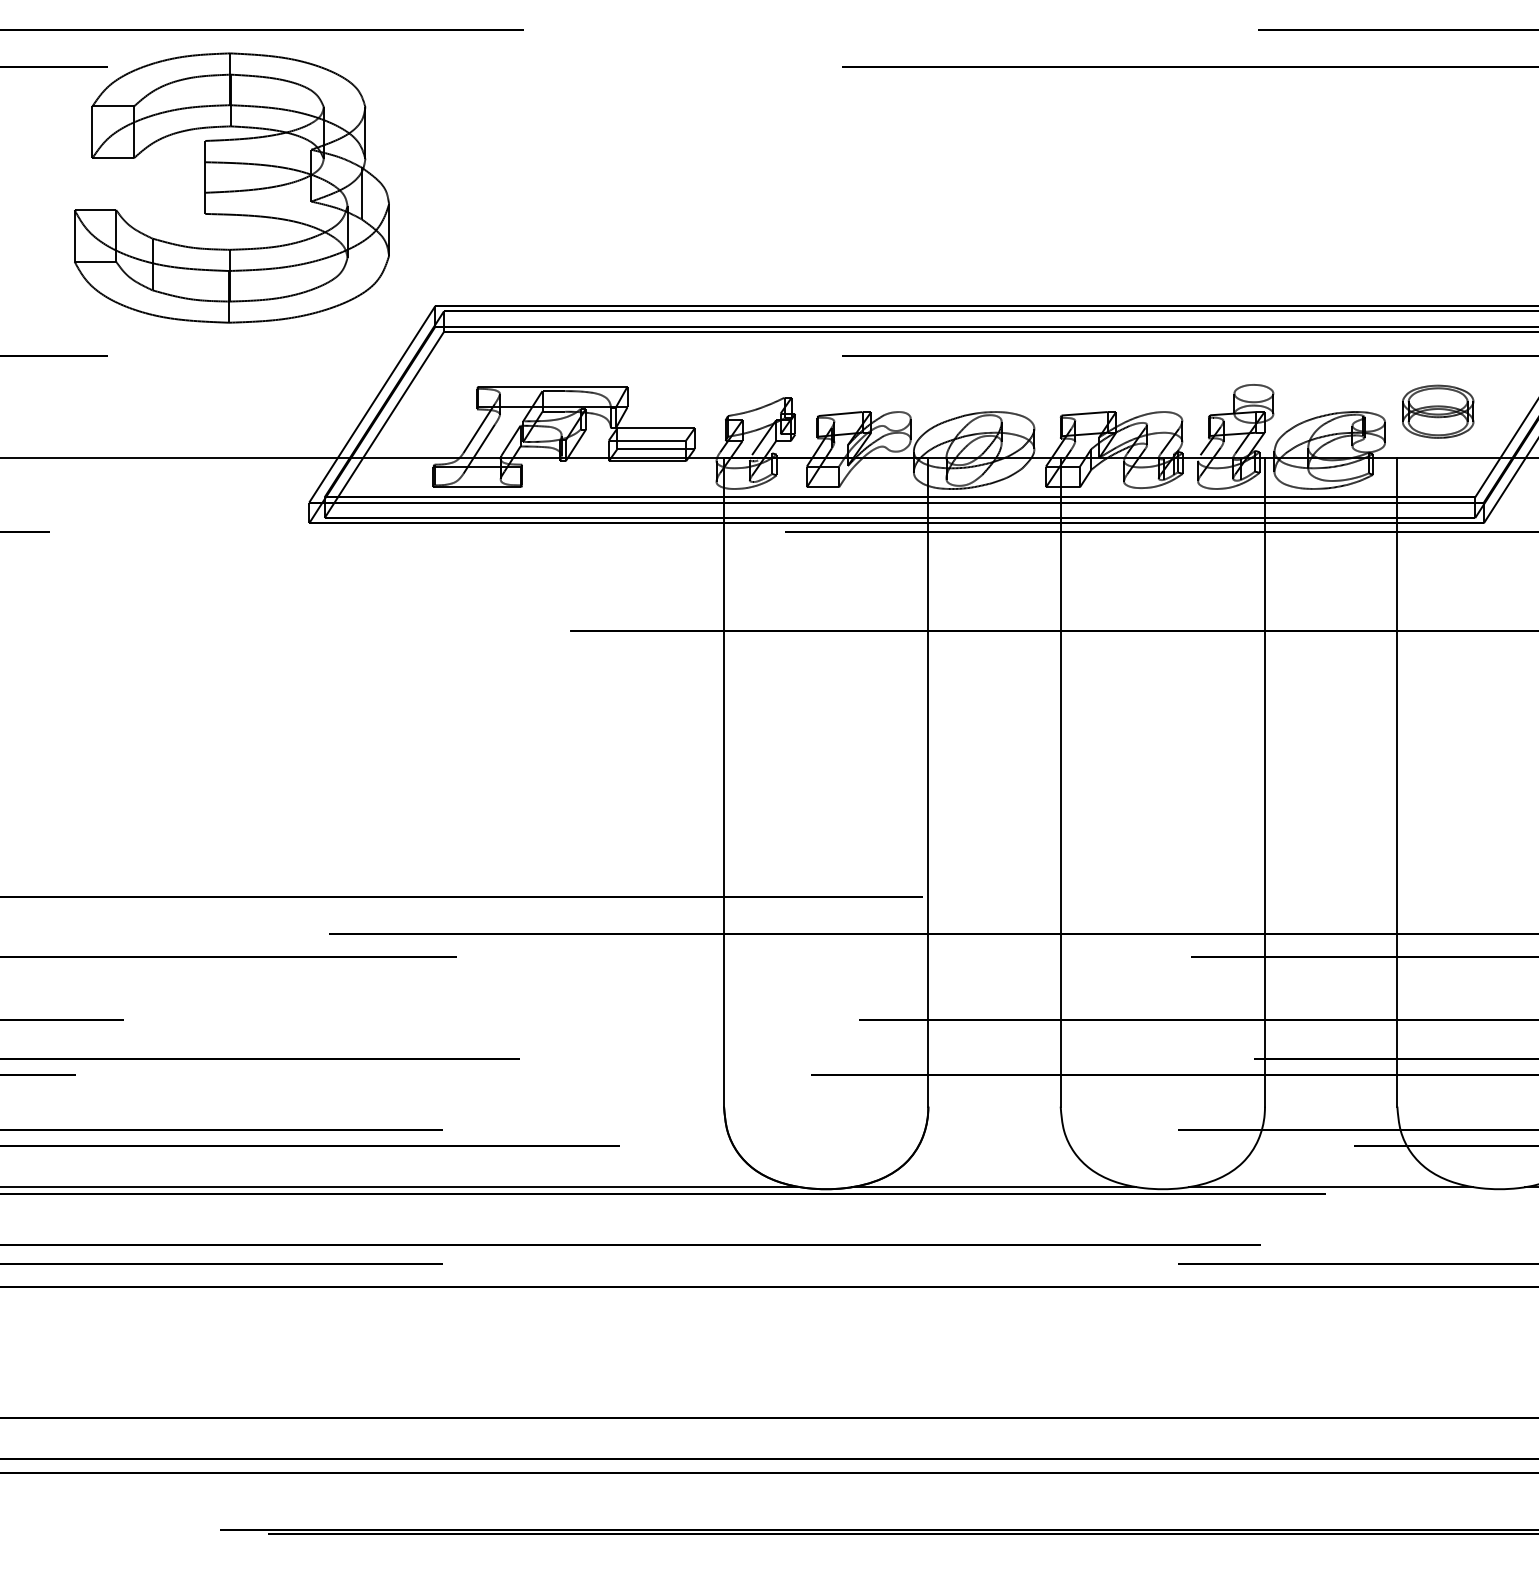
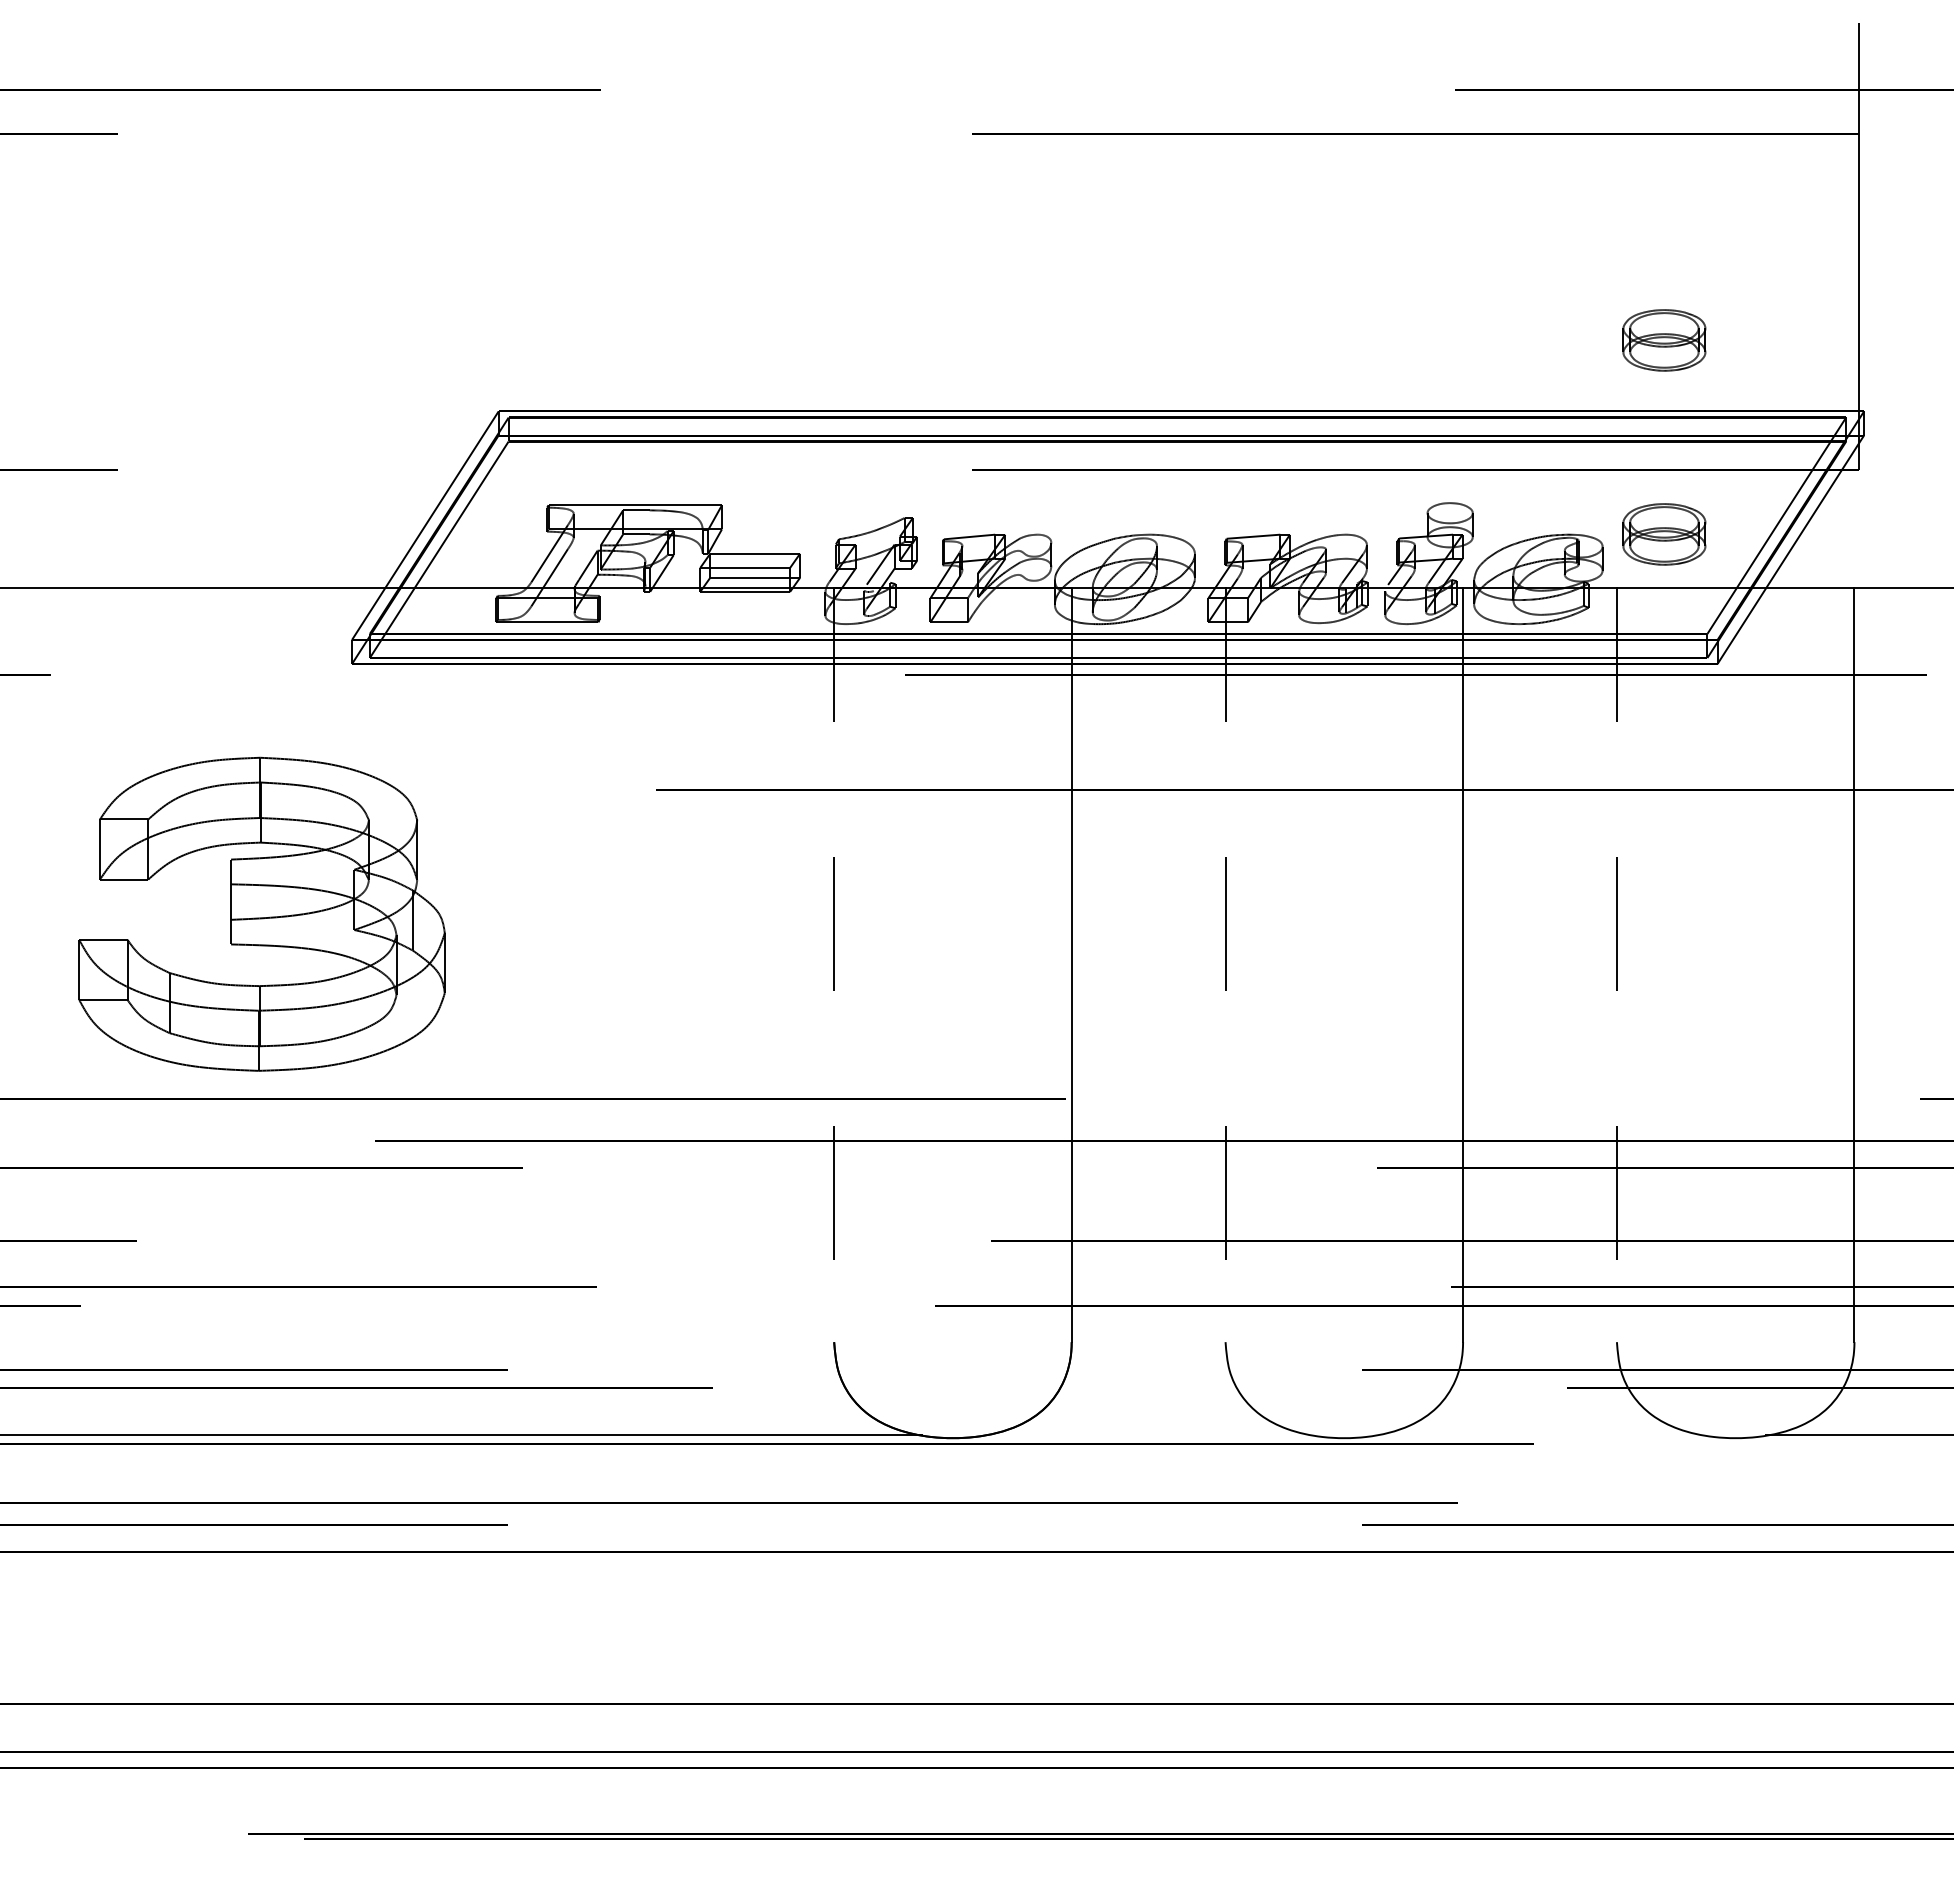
part: (231, 187) -> (261, 913), moved
part: (1438, 244) -> (1664, 340), added
line: (724, 782) -> (834, 965), solid -> dashed
line: (1060, 782) -> (1225, 965), solid -> dashed
line: (1396, 782) -> (1616, 965), solid -> dashed
line: (993, 1186) -> (1147, 1435), removed
line: (1330, 1186) -> (1539, 1435), removed

